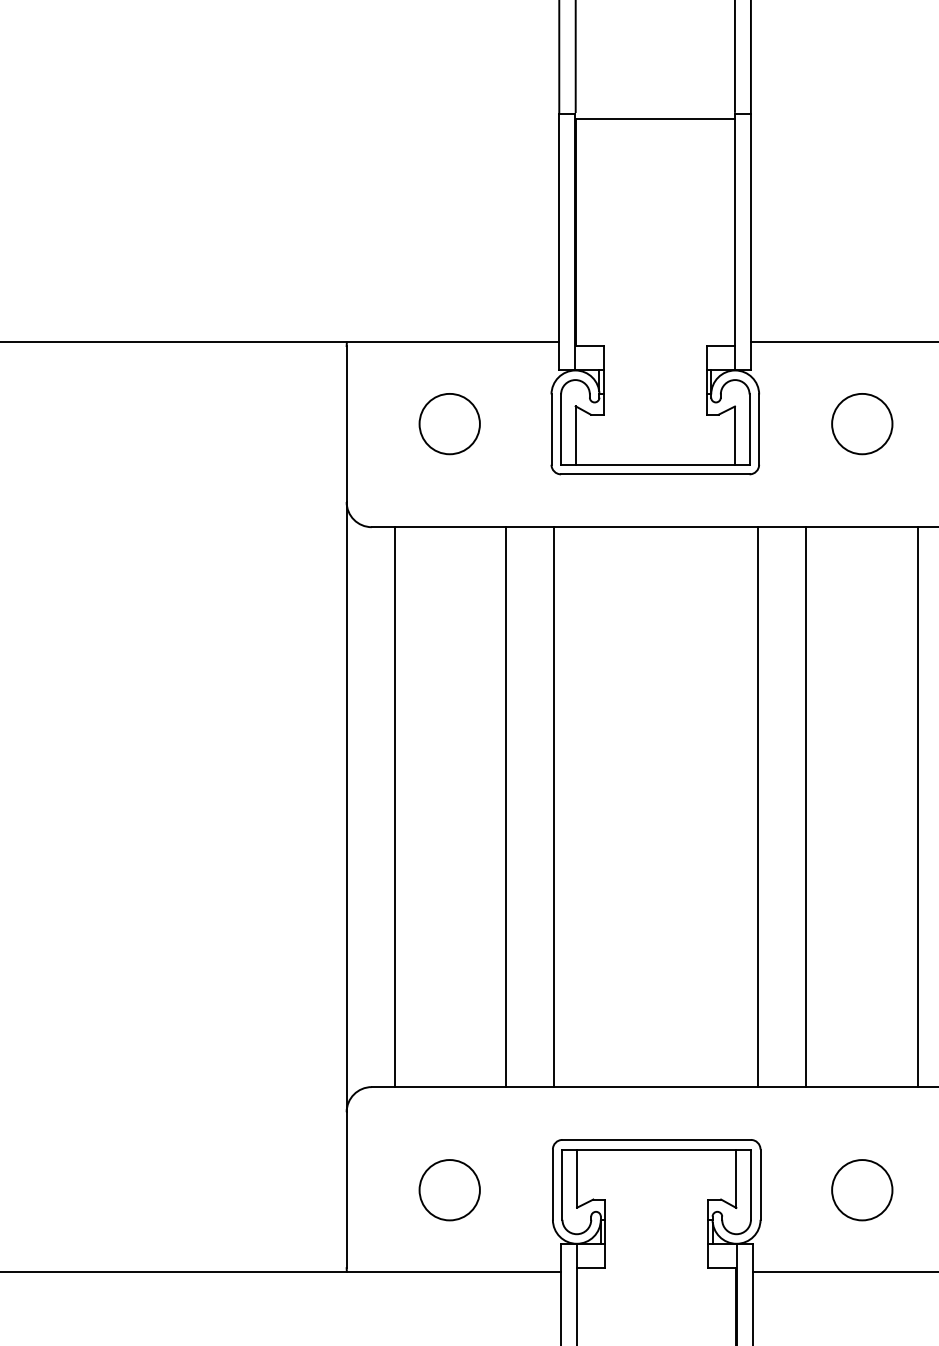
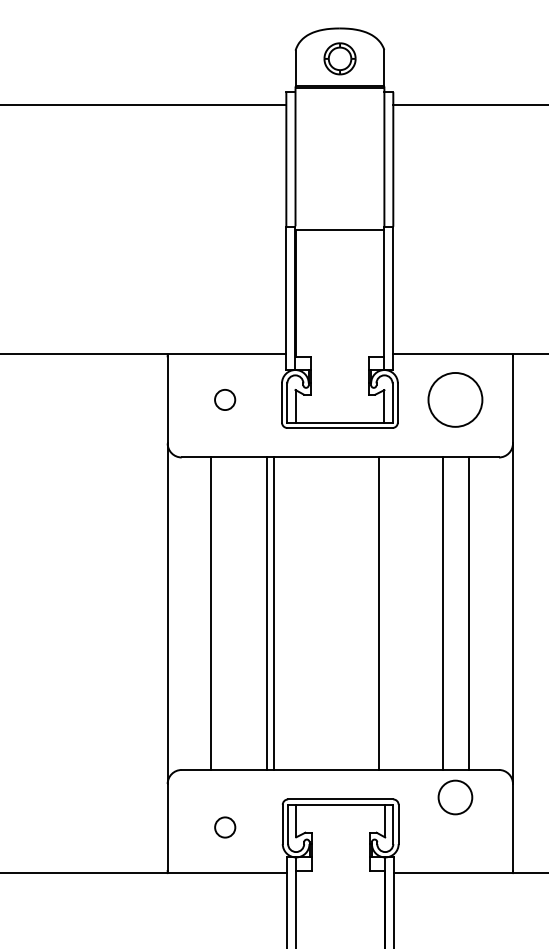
circle: (448, 423) -> (224, 399), size x0.6
circle: (862, 423) -> (455, 399), size x1.6
line: (394, 806) -> (211, 613), moved
line: (505, 806) -> (273, 613), moved
line: (554, 806) -> (266, 613), moved
line: (758, 806) -> (379, 613), moved
line: (805, 806) -> (442, 613), moved
line: (917, 806) -> (469, 613), moved
circle: (450, 1190) -> (225, 827), size x0.6
circle: (862, 1190) -> (455, 797), moved

